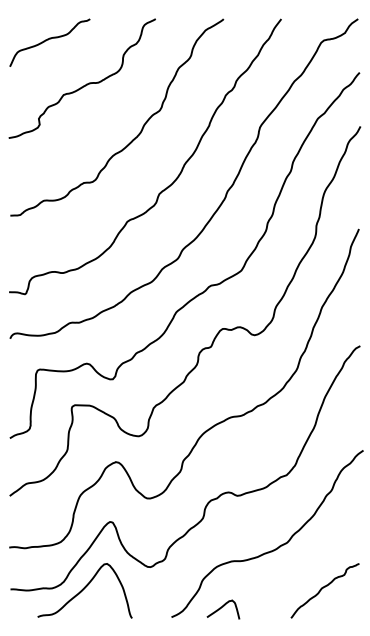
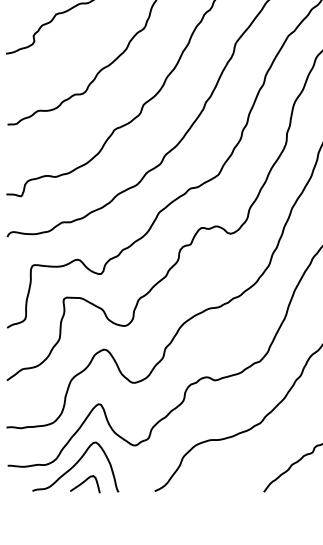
curve: (223, 607) -> (85, 482), moved

